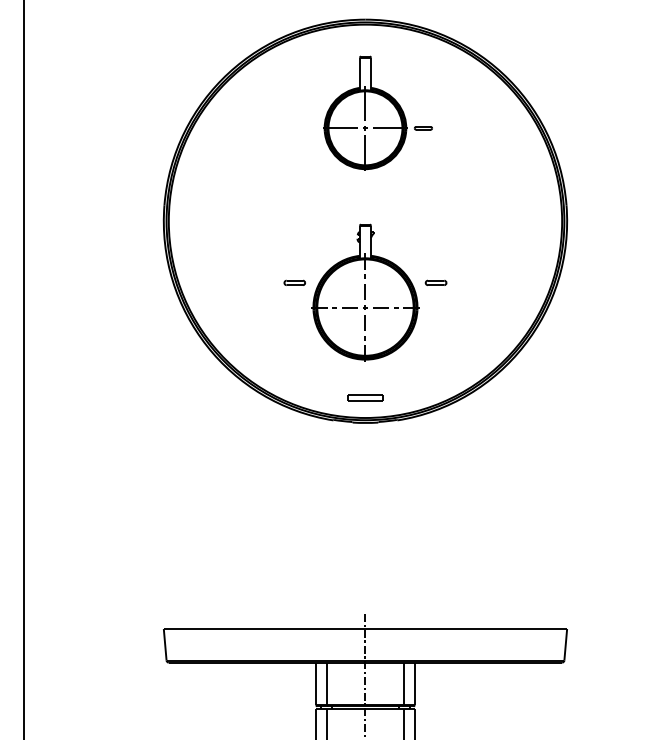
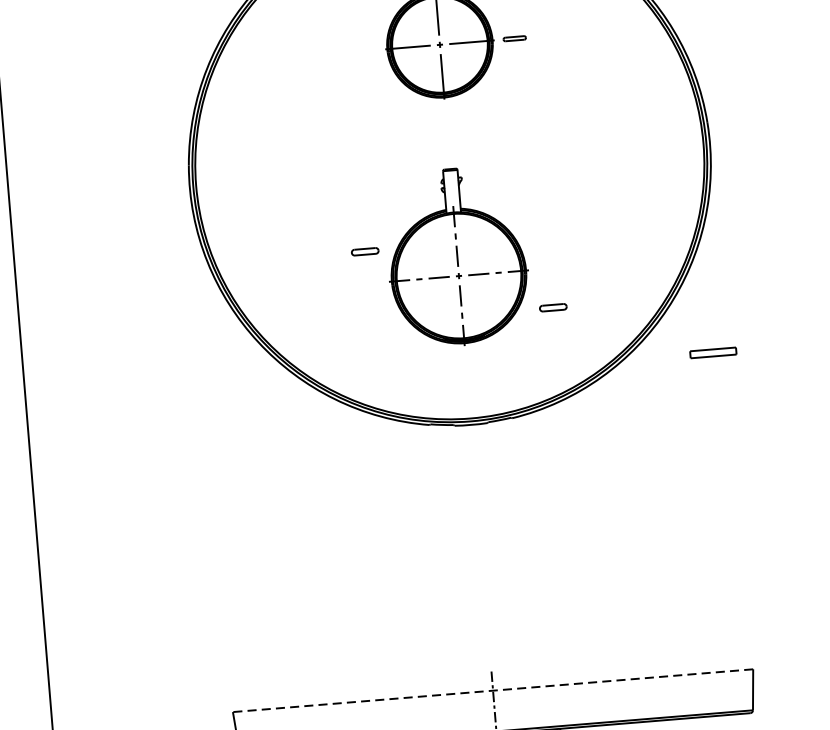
part: (435, 282) -> (552, 307), moved
part: (365, 397) -> (713, 352), moved
line: (365, 629) -> (493, 691), solid -> dashed

